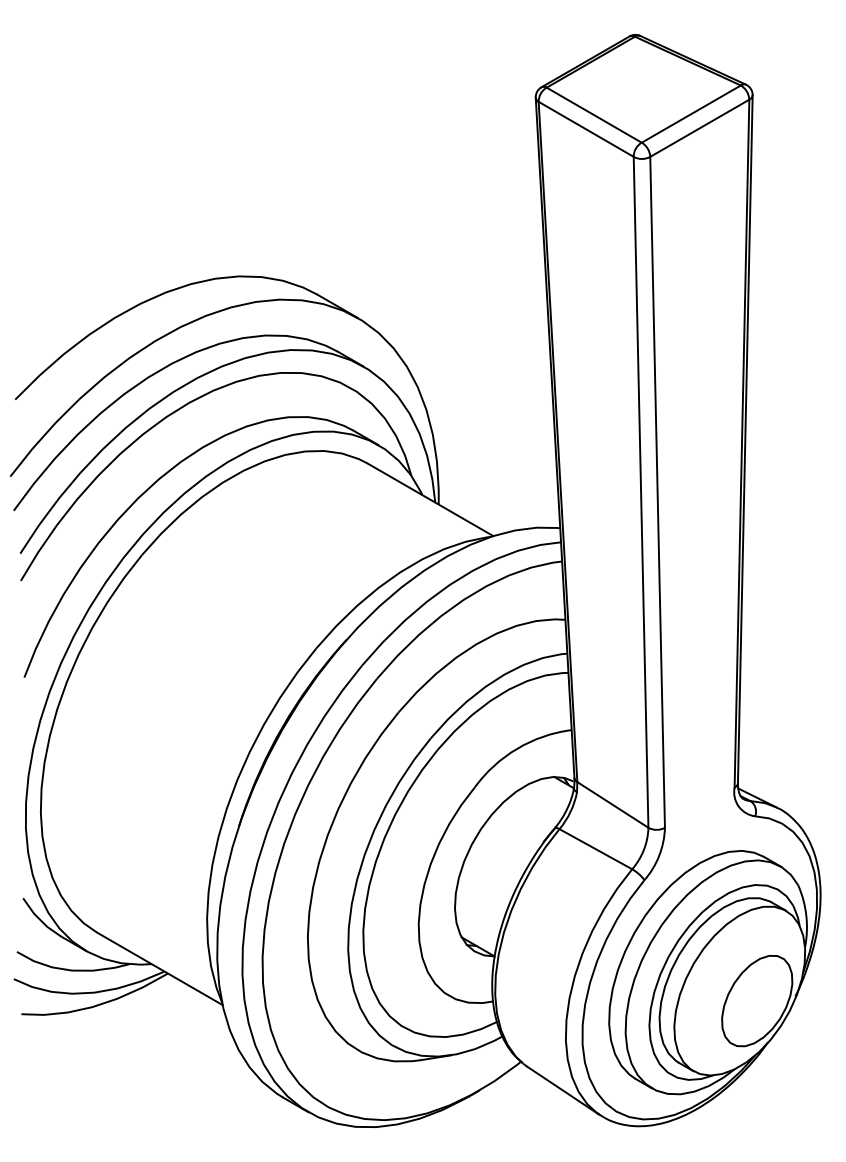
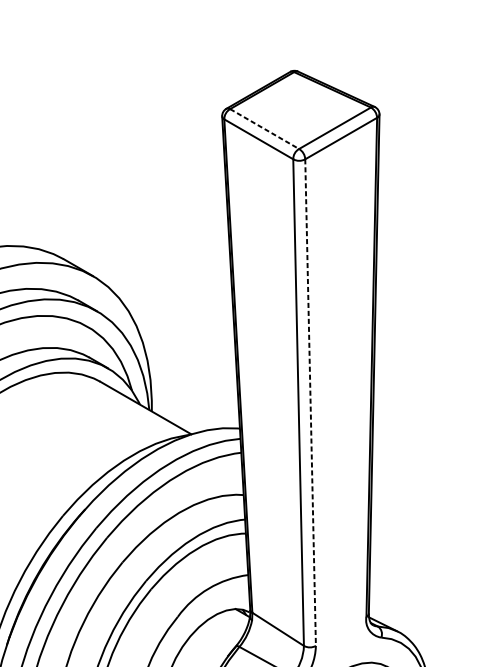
line: (594, 115) -> (264, 129), solid -> dashed
line: (657, 492) -> (310, 402), solid -> dashed

